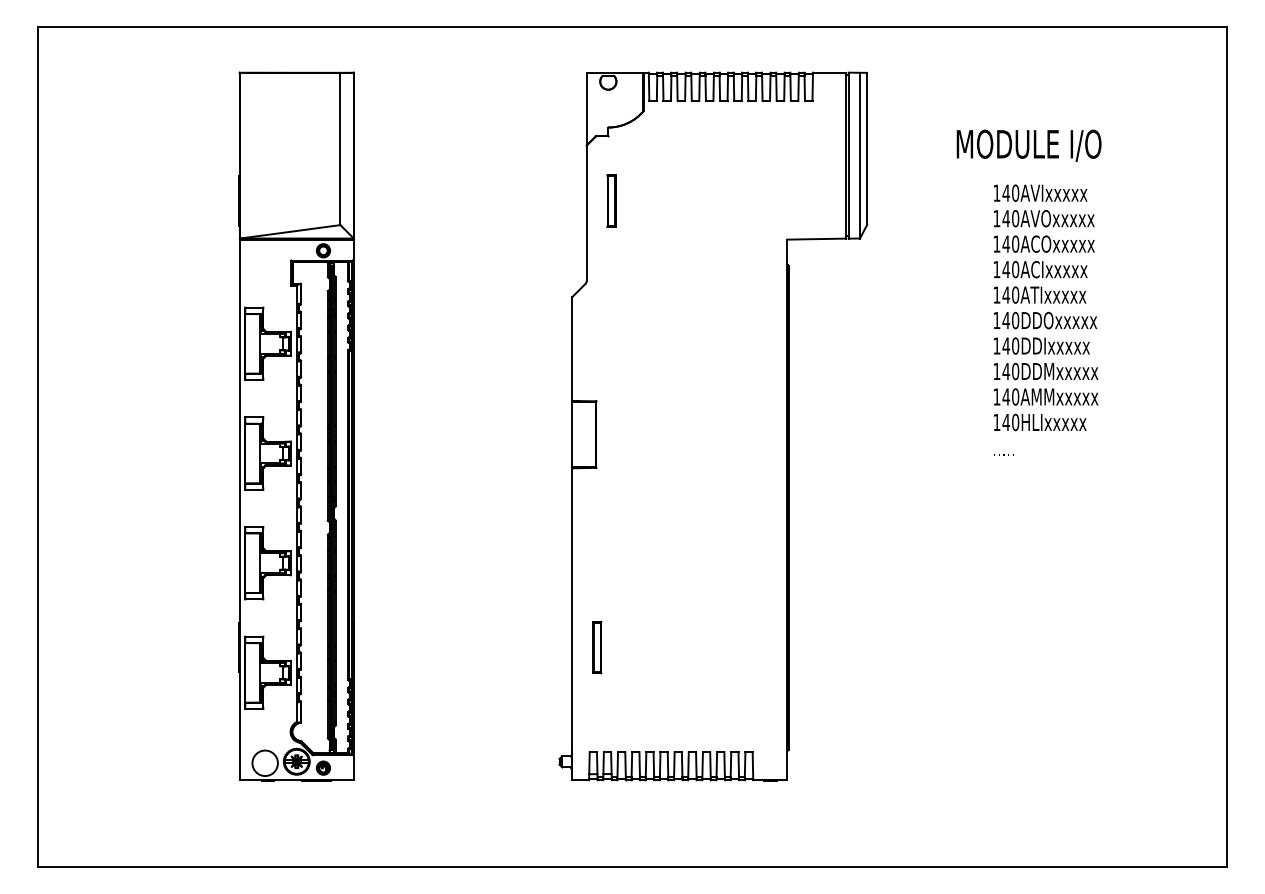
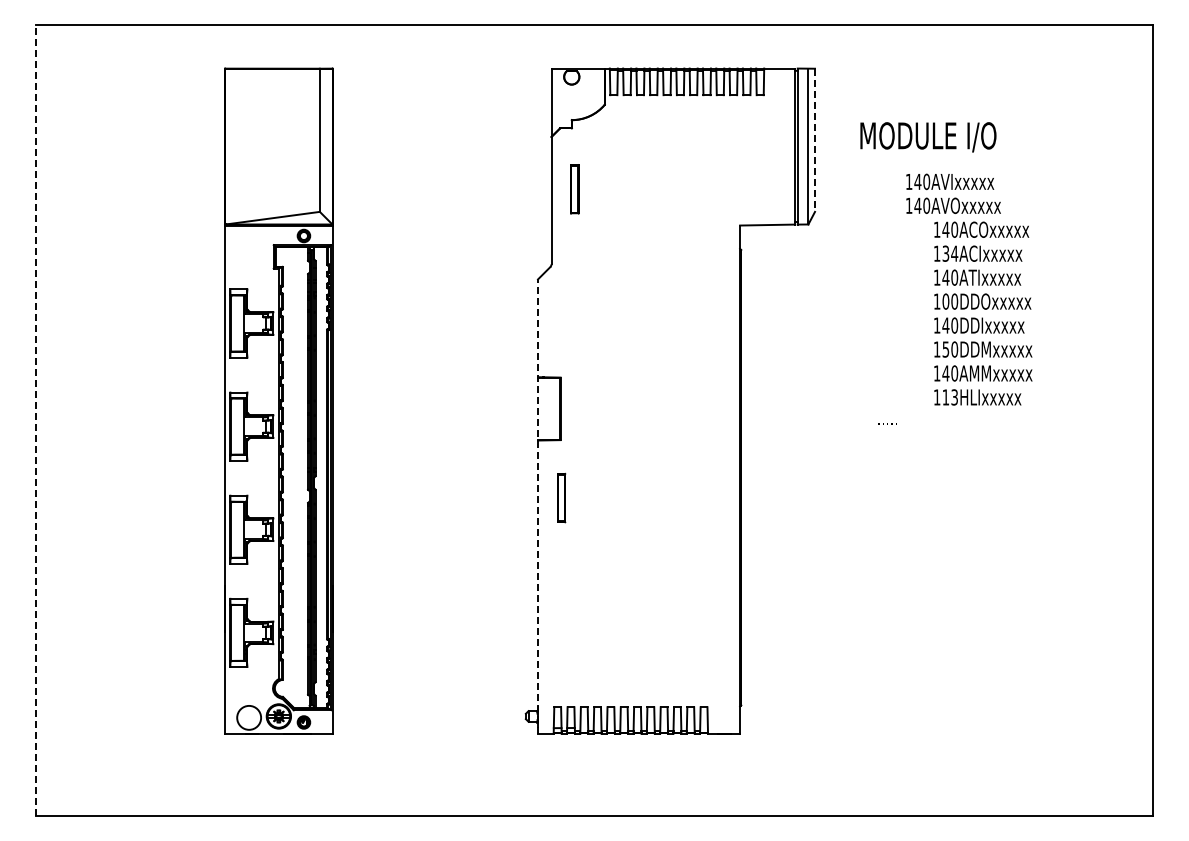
text: (1029, 146) -> (928, 137), moved
line: (867, 149) -> (815, 140), solid -> dashed
text: (1044, 205) -> (953, 193), moved
text: (1011, 269) -> (950, 253), 140ACIxxxxx -> 134ACIxxxxx
text: (1005, 320) -> (945, 301), 140DDOxxxxx -> 100DDOxxxxx
text: (1005, 371) -> (945, 349), 140DDMxxxxx -> 150DDMxxxxx
text: (1011, 422) -> (950, 397), 140HLIxxxxx -> 113HLIxxxxx
line: (37, 447) -> (35, 420), solid -> dashed
text: (1003, 454) -> (887, 423), moved
line: (572, 538) -> (538, 506), solid -> dashed
part: (597, 646) -> (561, 497), moved

